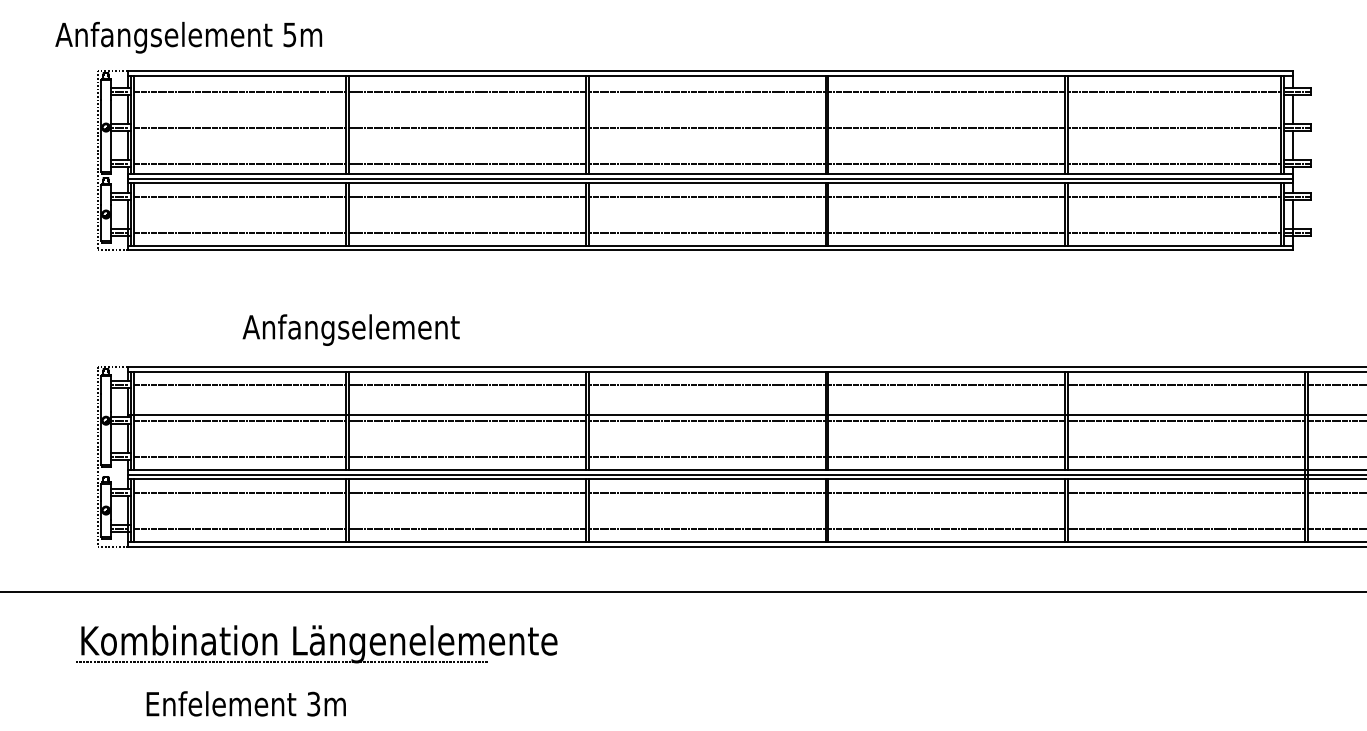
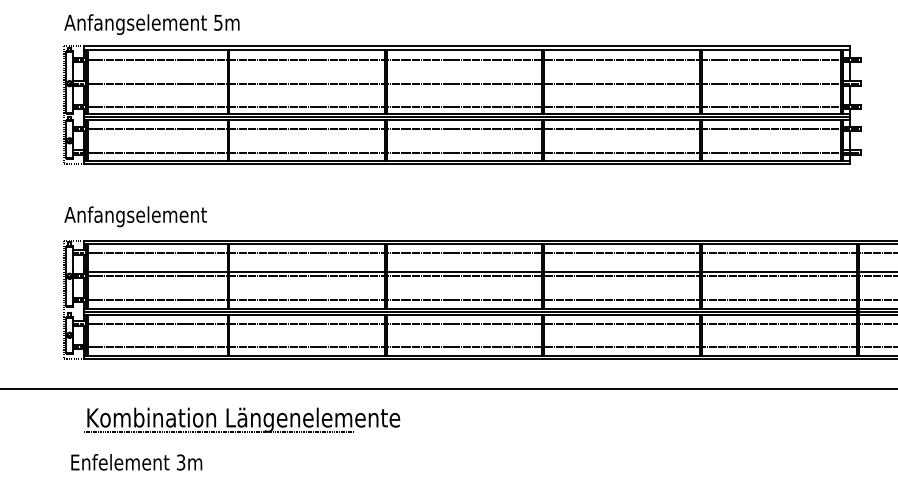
text: (188, 37) -> (151, 24), moved
text: (350, 329) -> (135, 216), moved
part: (317, 643) -> (242, 419), moved
text: (245, 704) -> (136, 462), moved

